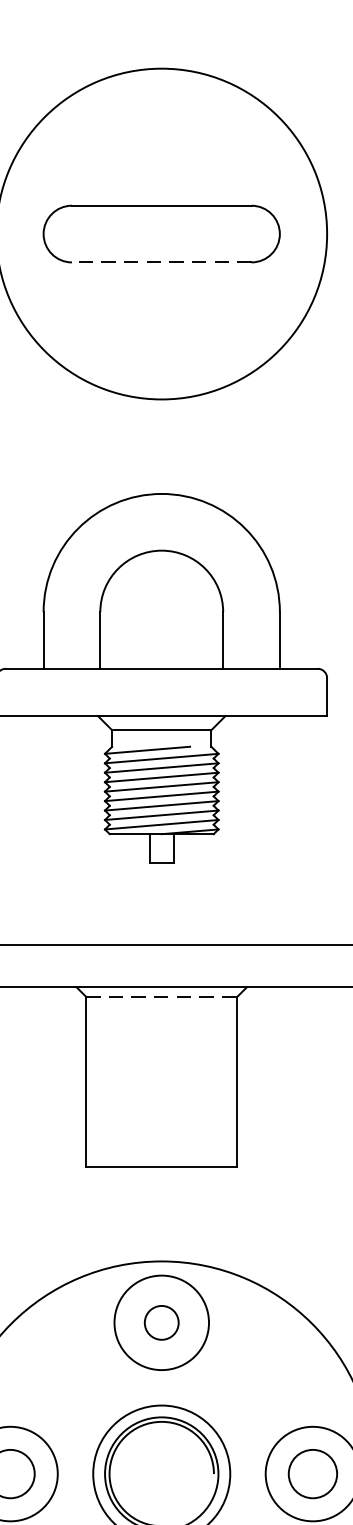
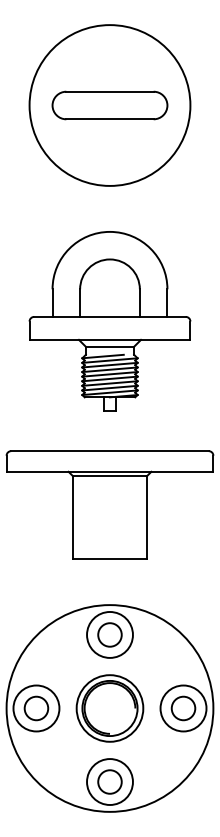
line: (162, 262) -> (110, 119), dashed -> solid
line: (162, 996) -> (110, 476), dashed -> solid
circle: (160, 1321) -> (109, 634), size x1.43

